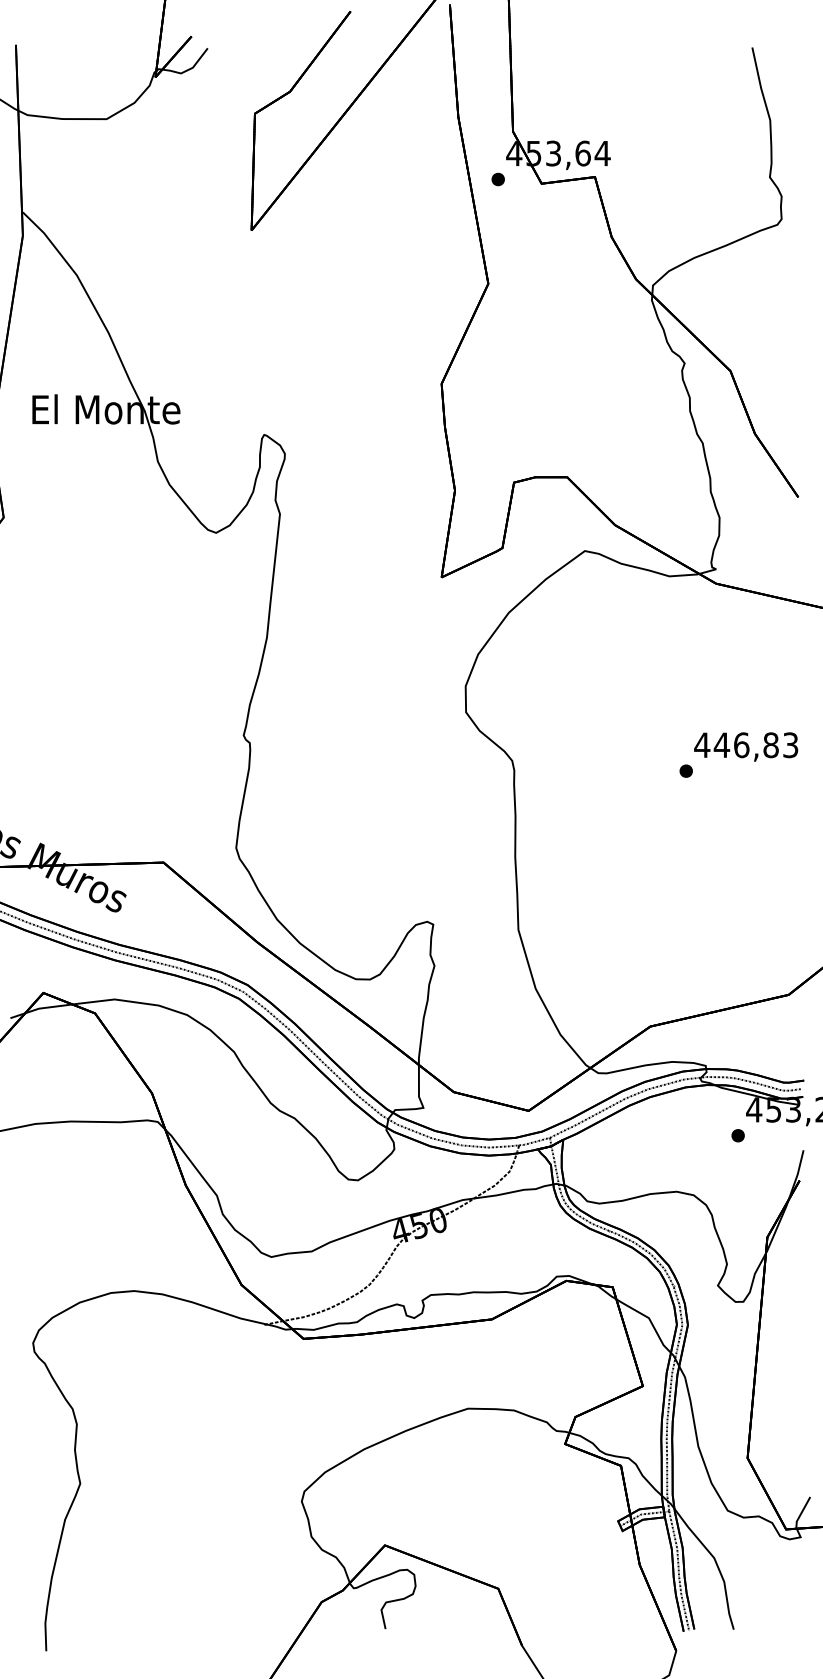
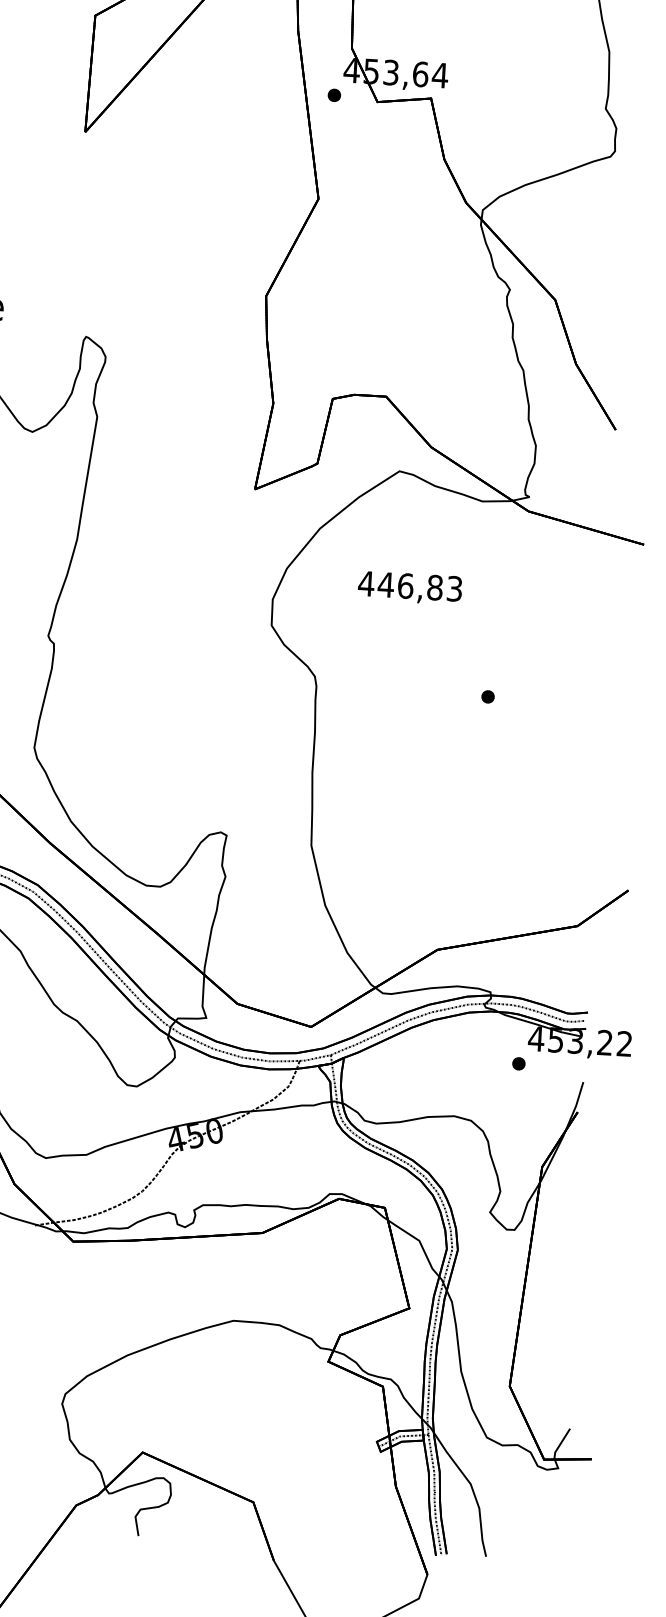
text: (746, 746) -> (410, 587), moved

